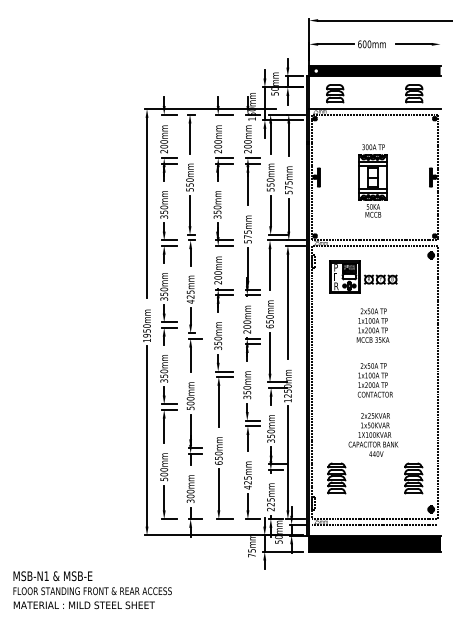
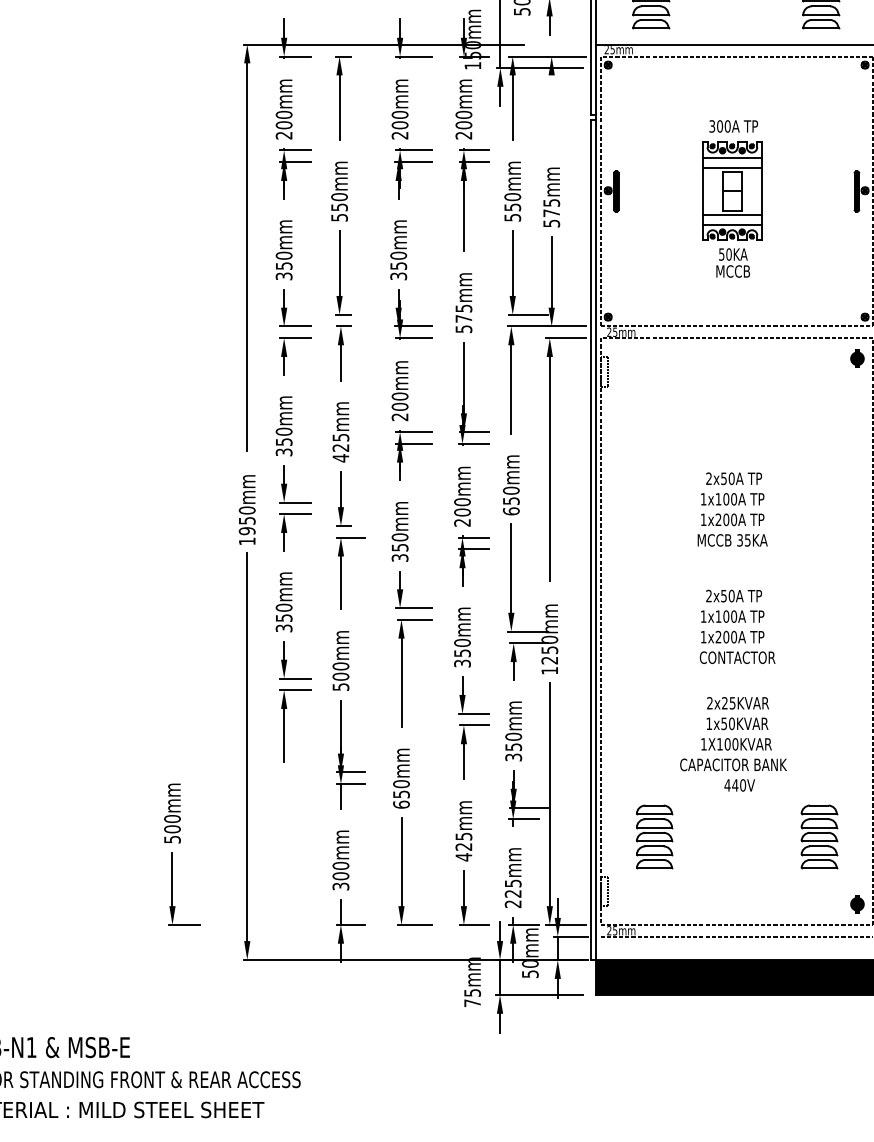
line: (288, 139) -> (551, 109), removed
part: (363, 276) -> (712, 403), removed
part: (168, 486) -> (181, 854), moved

